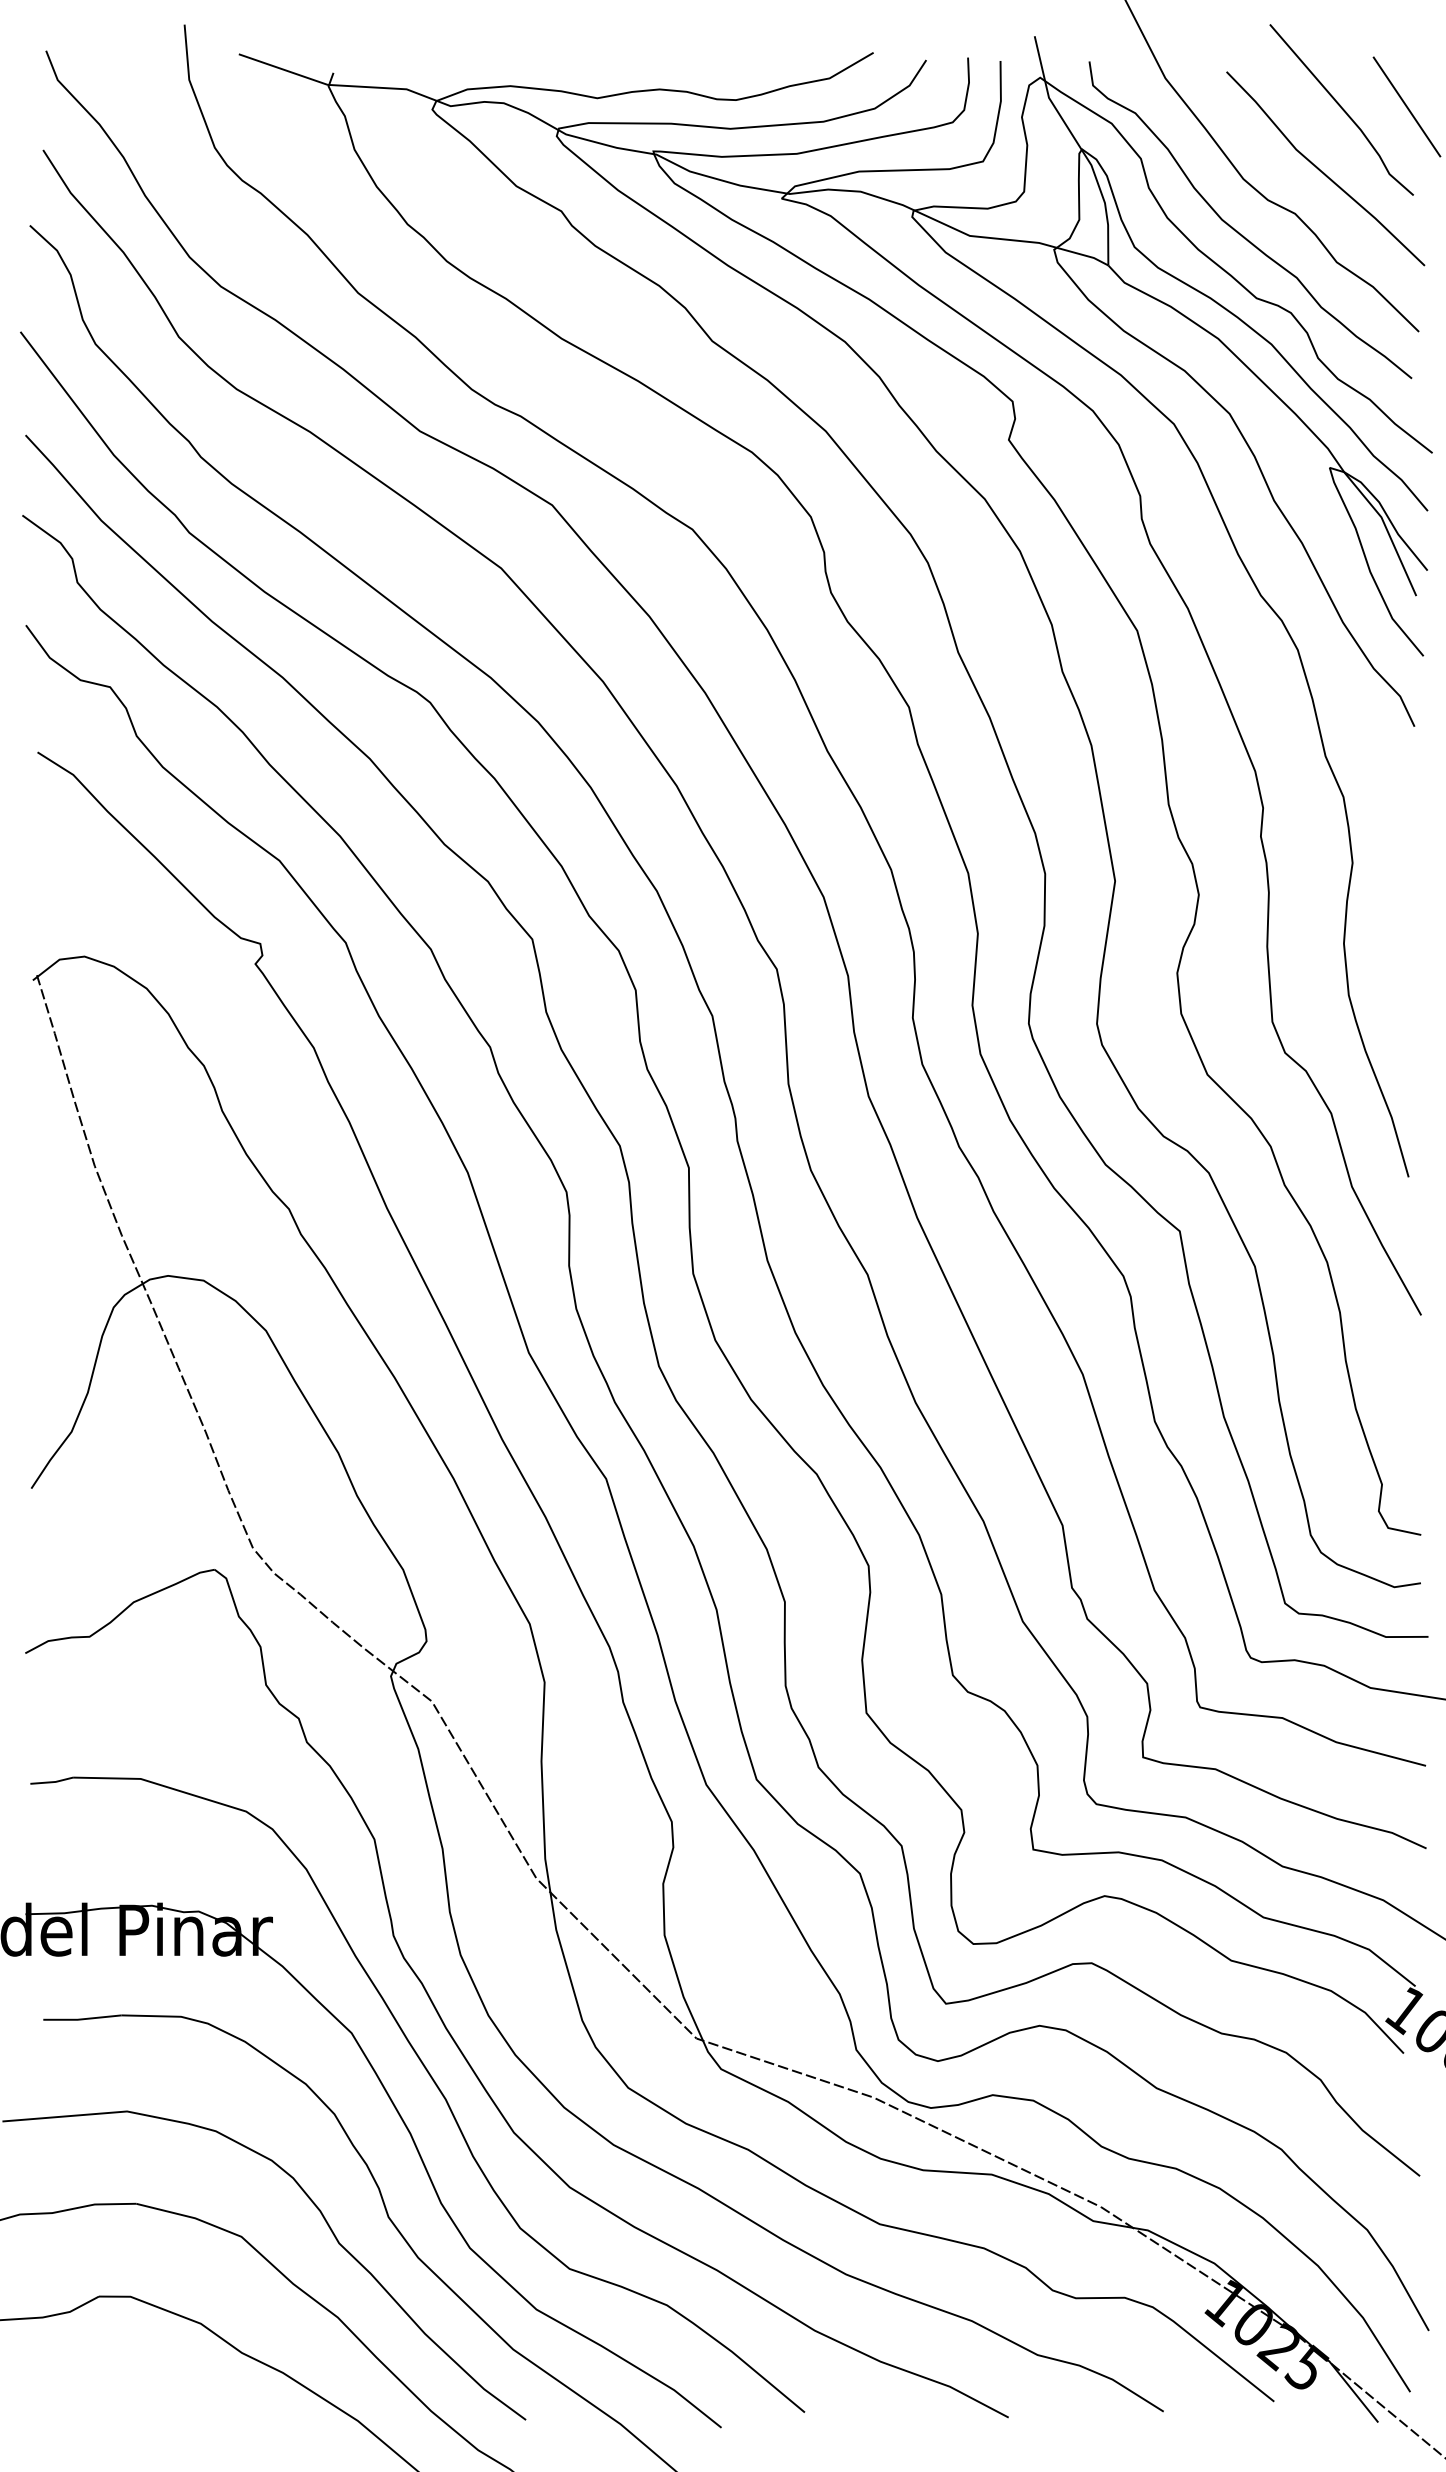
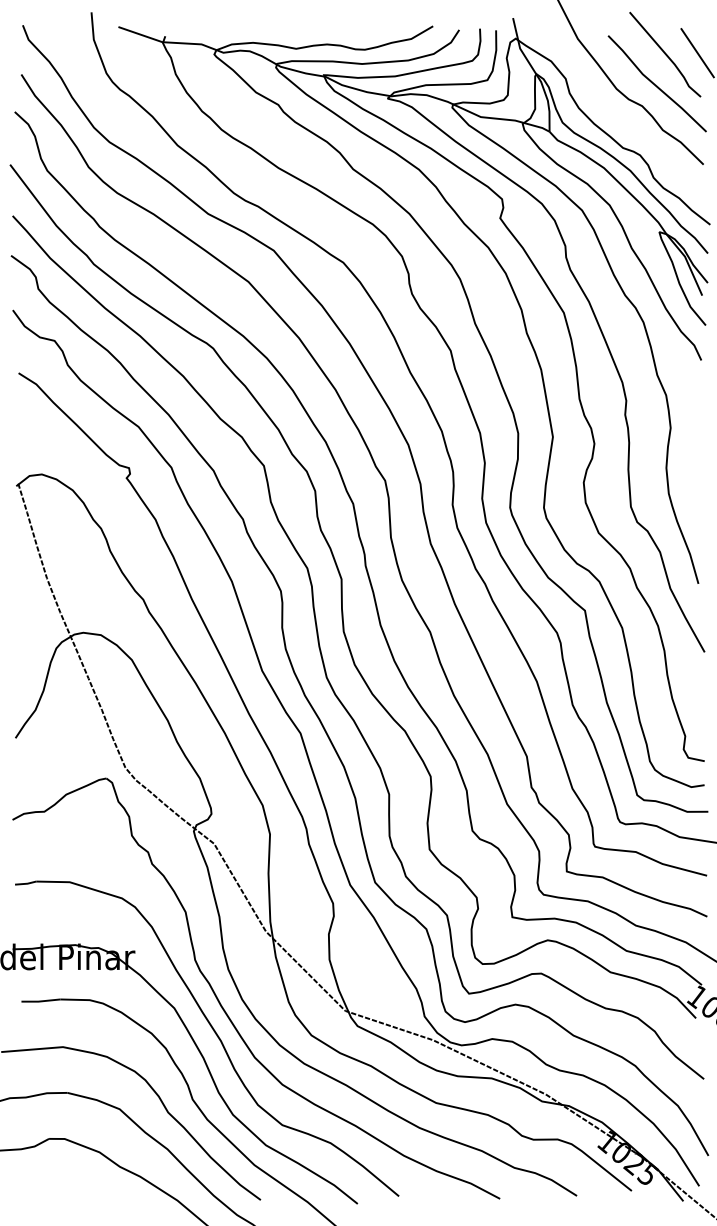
curve: (1239, 230) -> (614, 114), removed

